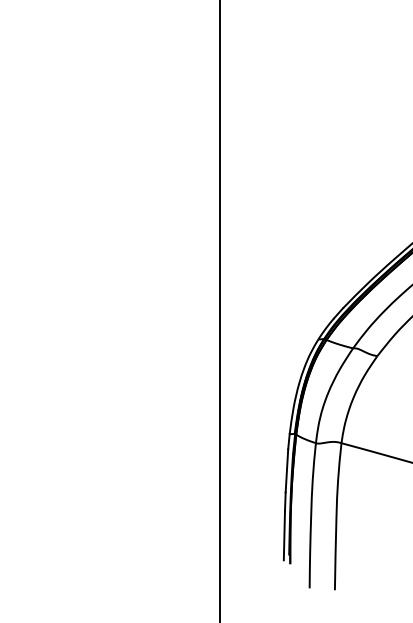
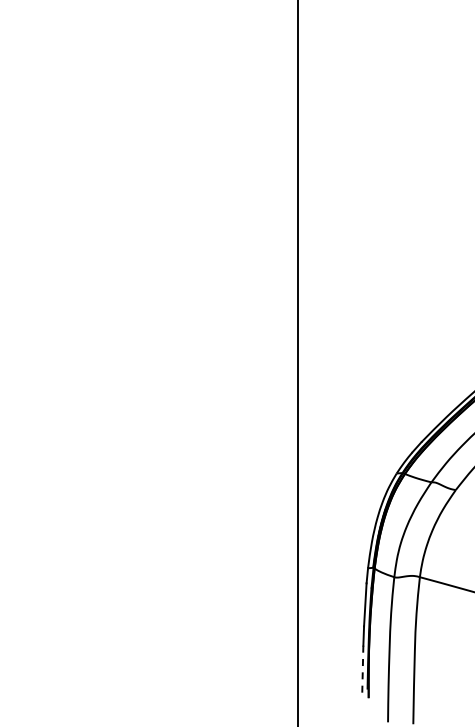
line: (284, 536) -> (362, 670), solid -> dashed

